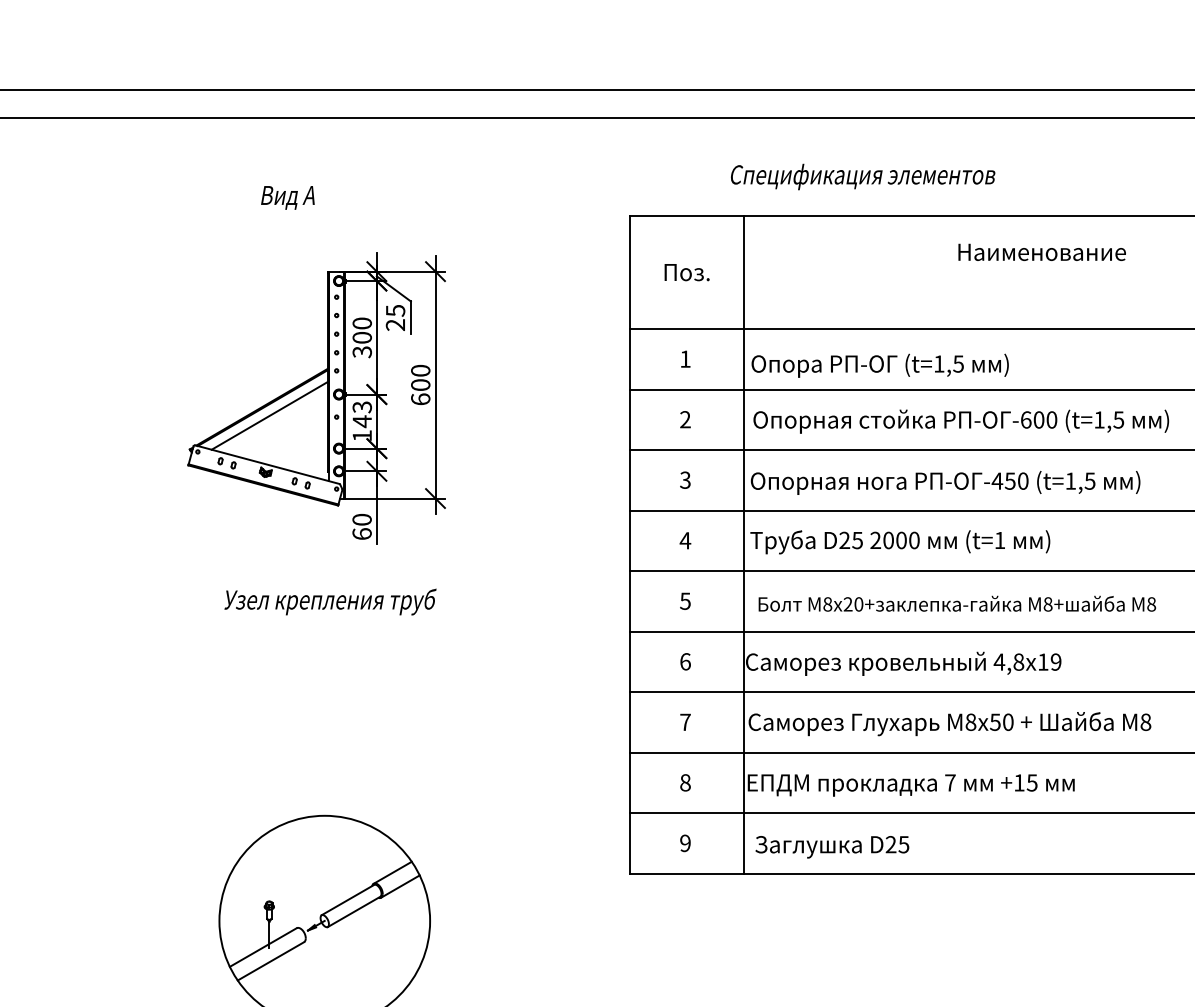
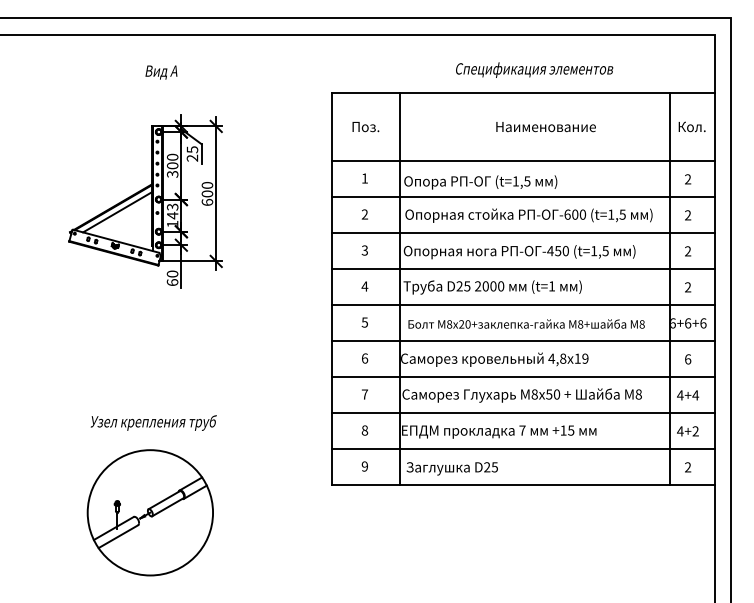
text: (862, 175) -> (534, 69), moved
text: (288, 197) -> (161, 72), moved
text: (1041, 253) -> (545, 127), moved
text: (330, 601) -> (153, 422), moved

